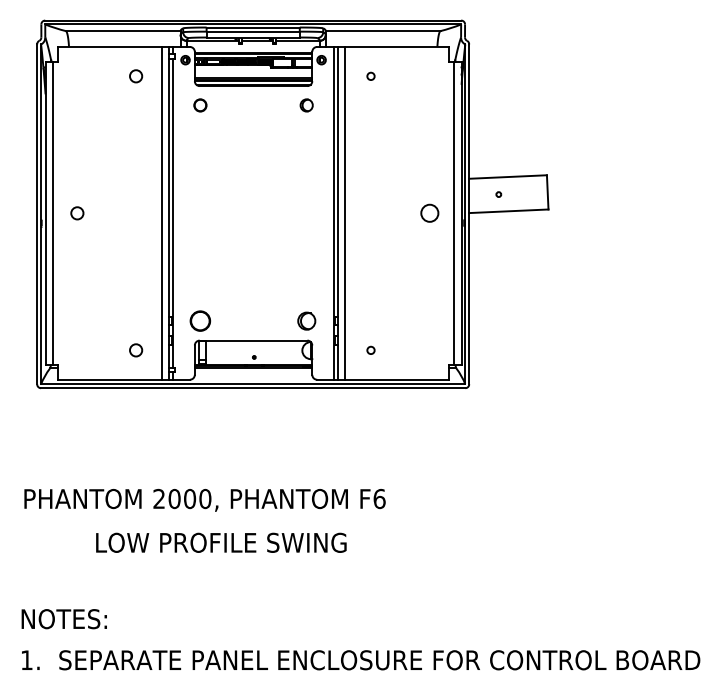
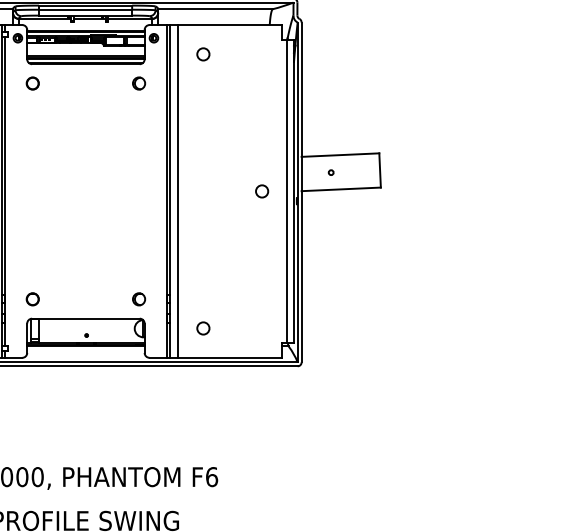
circle: (370, 76) -> (202, 54), size x1.67
circle: (429, 213) -> (261, 191), size x0.71
circle: (200, 321) -> (32, 299), size x0.62
part: (306, 321) -> (138, 299), size x0.71
circle: (370, 350) -> (202, 328), size x1.67

